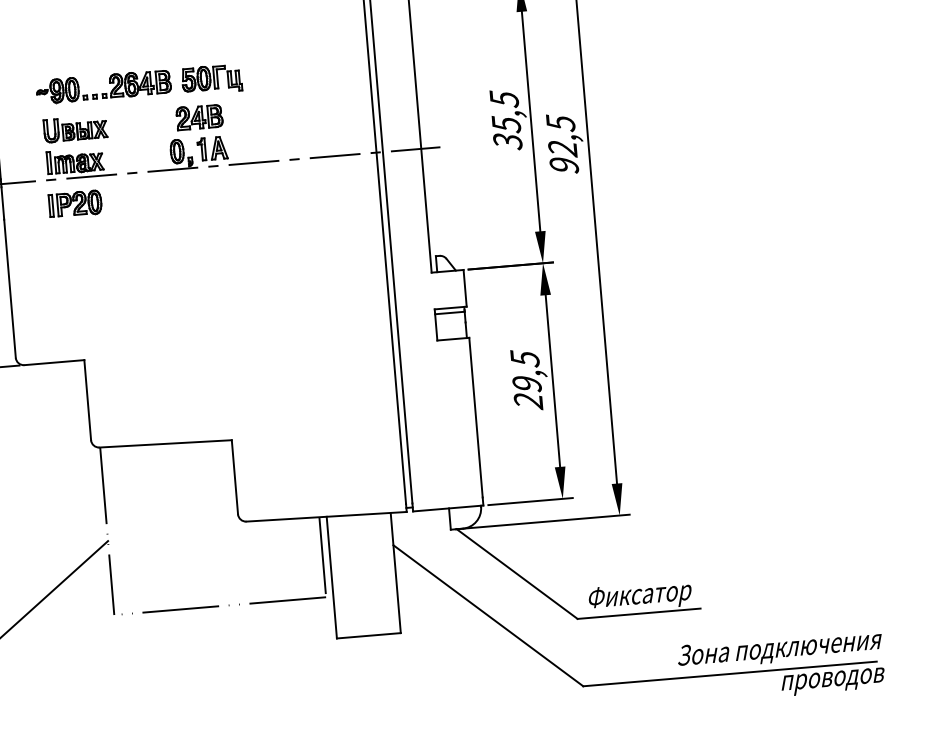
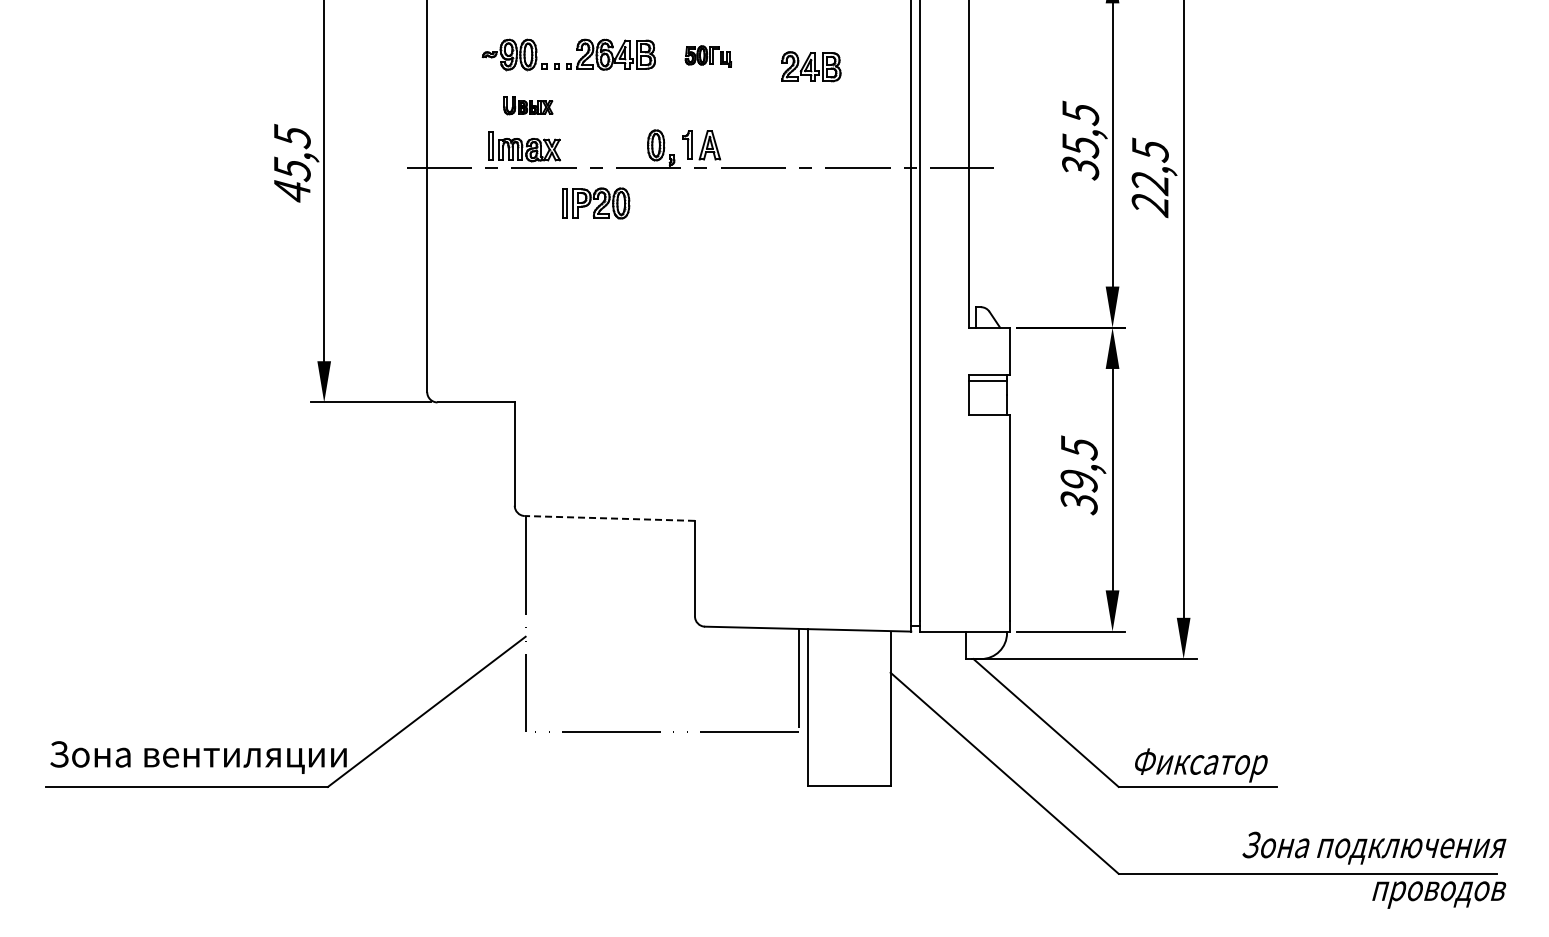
part: (212, 79) -> (708, 56), size x0.6
part: (199, 117) -> (811, 66), moved
part: (75, 128) -> (528, 105), size x0.6
text: (564, 166) -> (1150, 205), 92,5 -> 22,5
part: (75, 203) -> (596, 203), moved
text: (528, 401) -> (1079, 503), 29,5 -> 39,5
line: (165, 443) -> (609, 518), solid -> dashed

